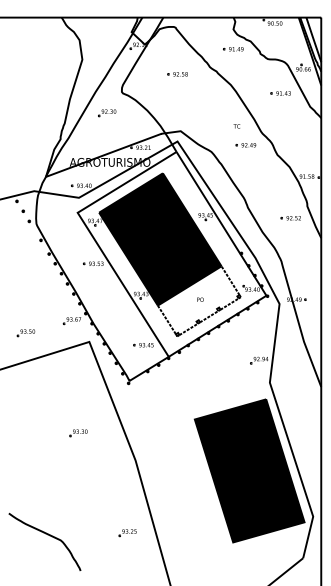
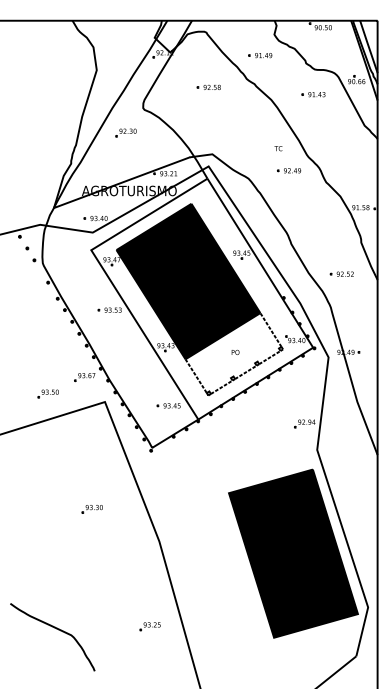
part: (233, 49) -> (260, 55), moved
part: (280, 93) -> (313, 94), moved
part: (290, 218) -> (341, 274), moved
part: (25, 333) -> (47, 394), moved

